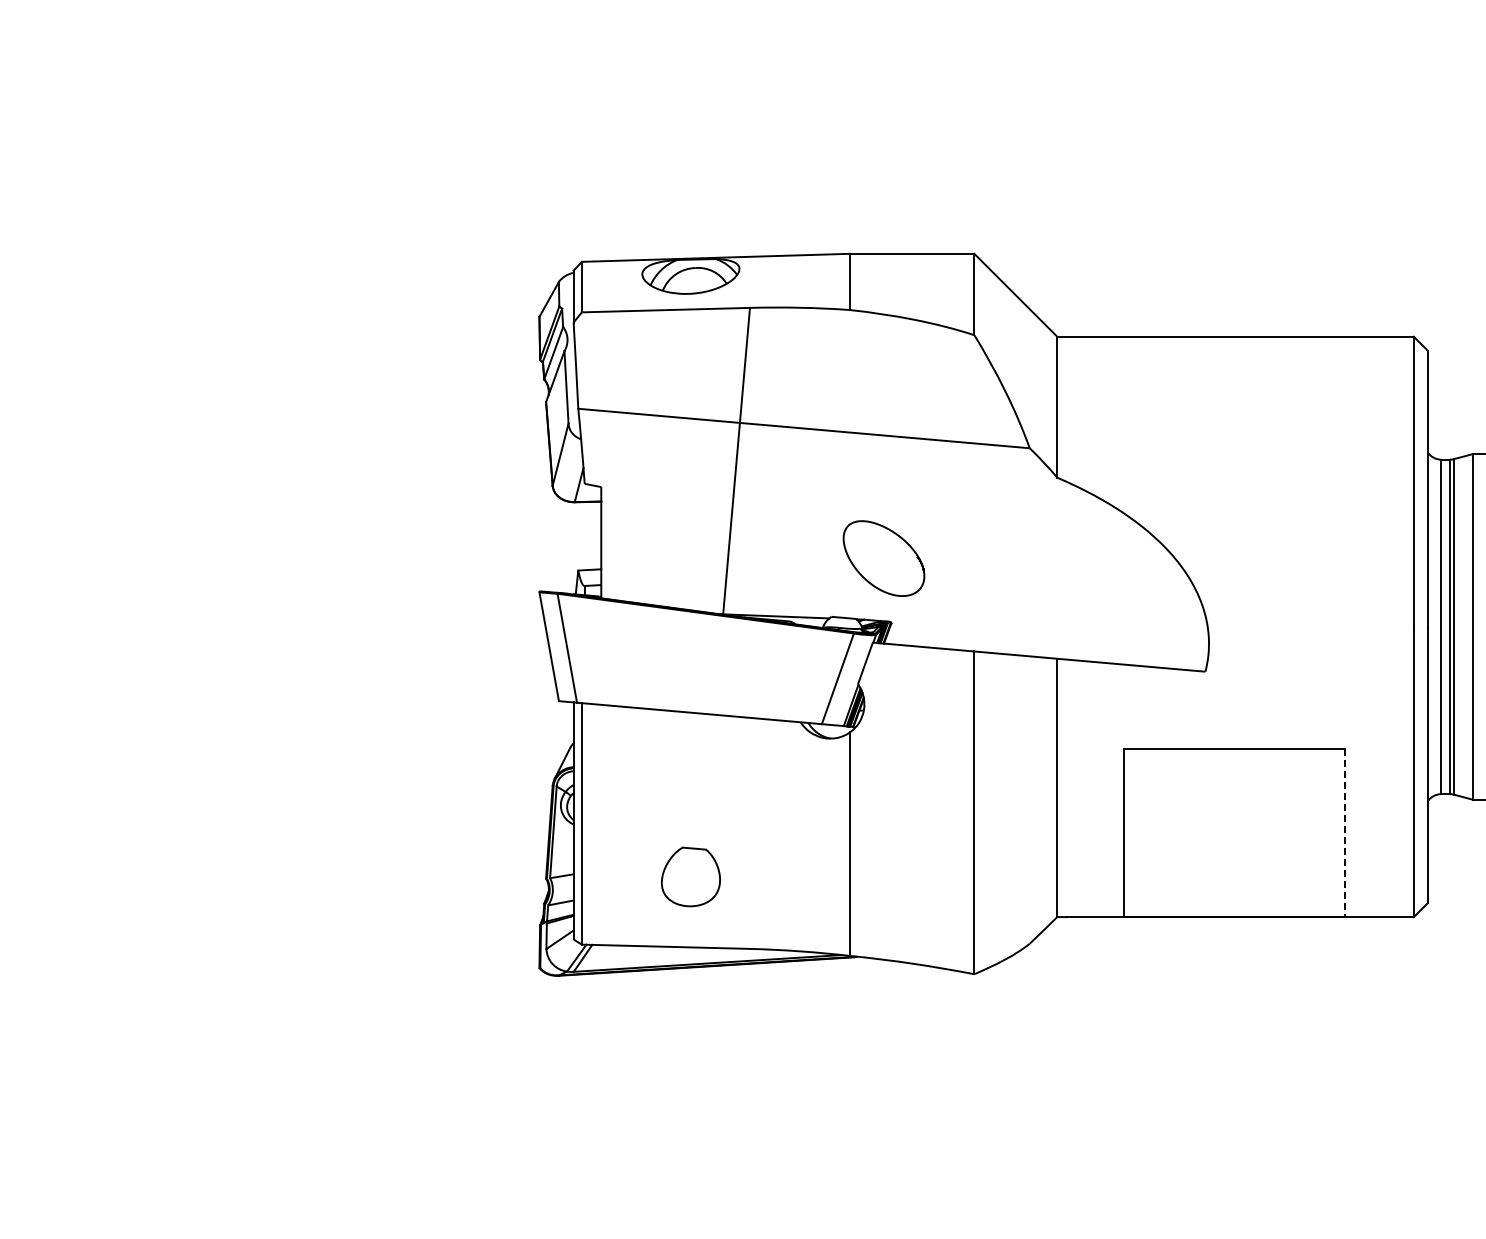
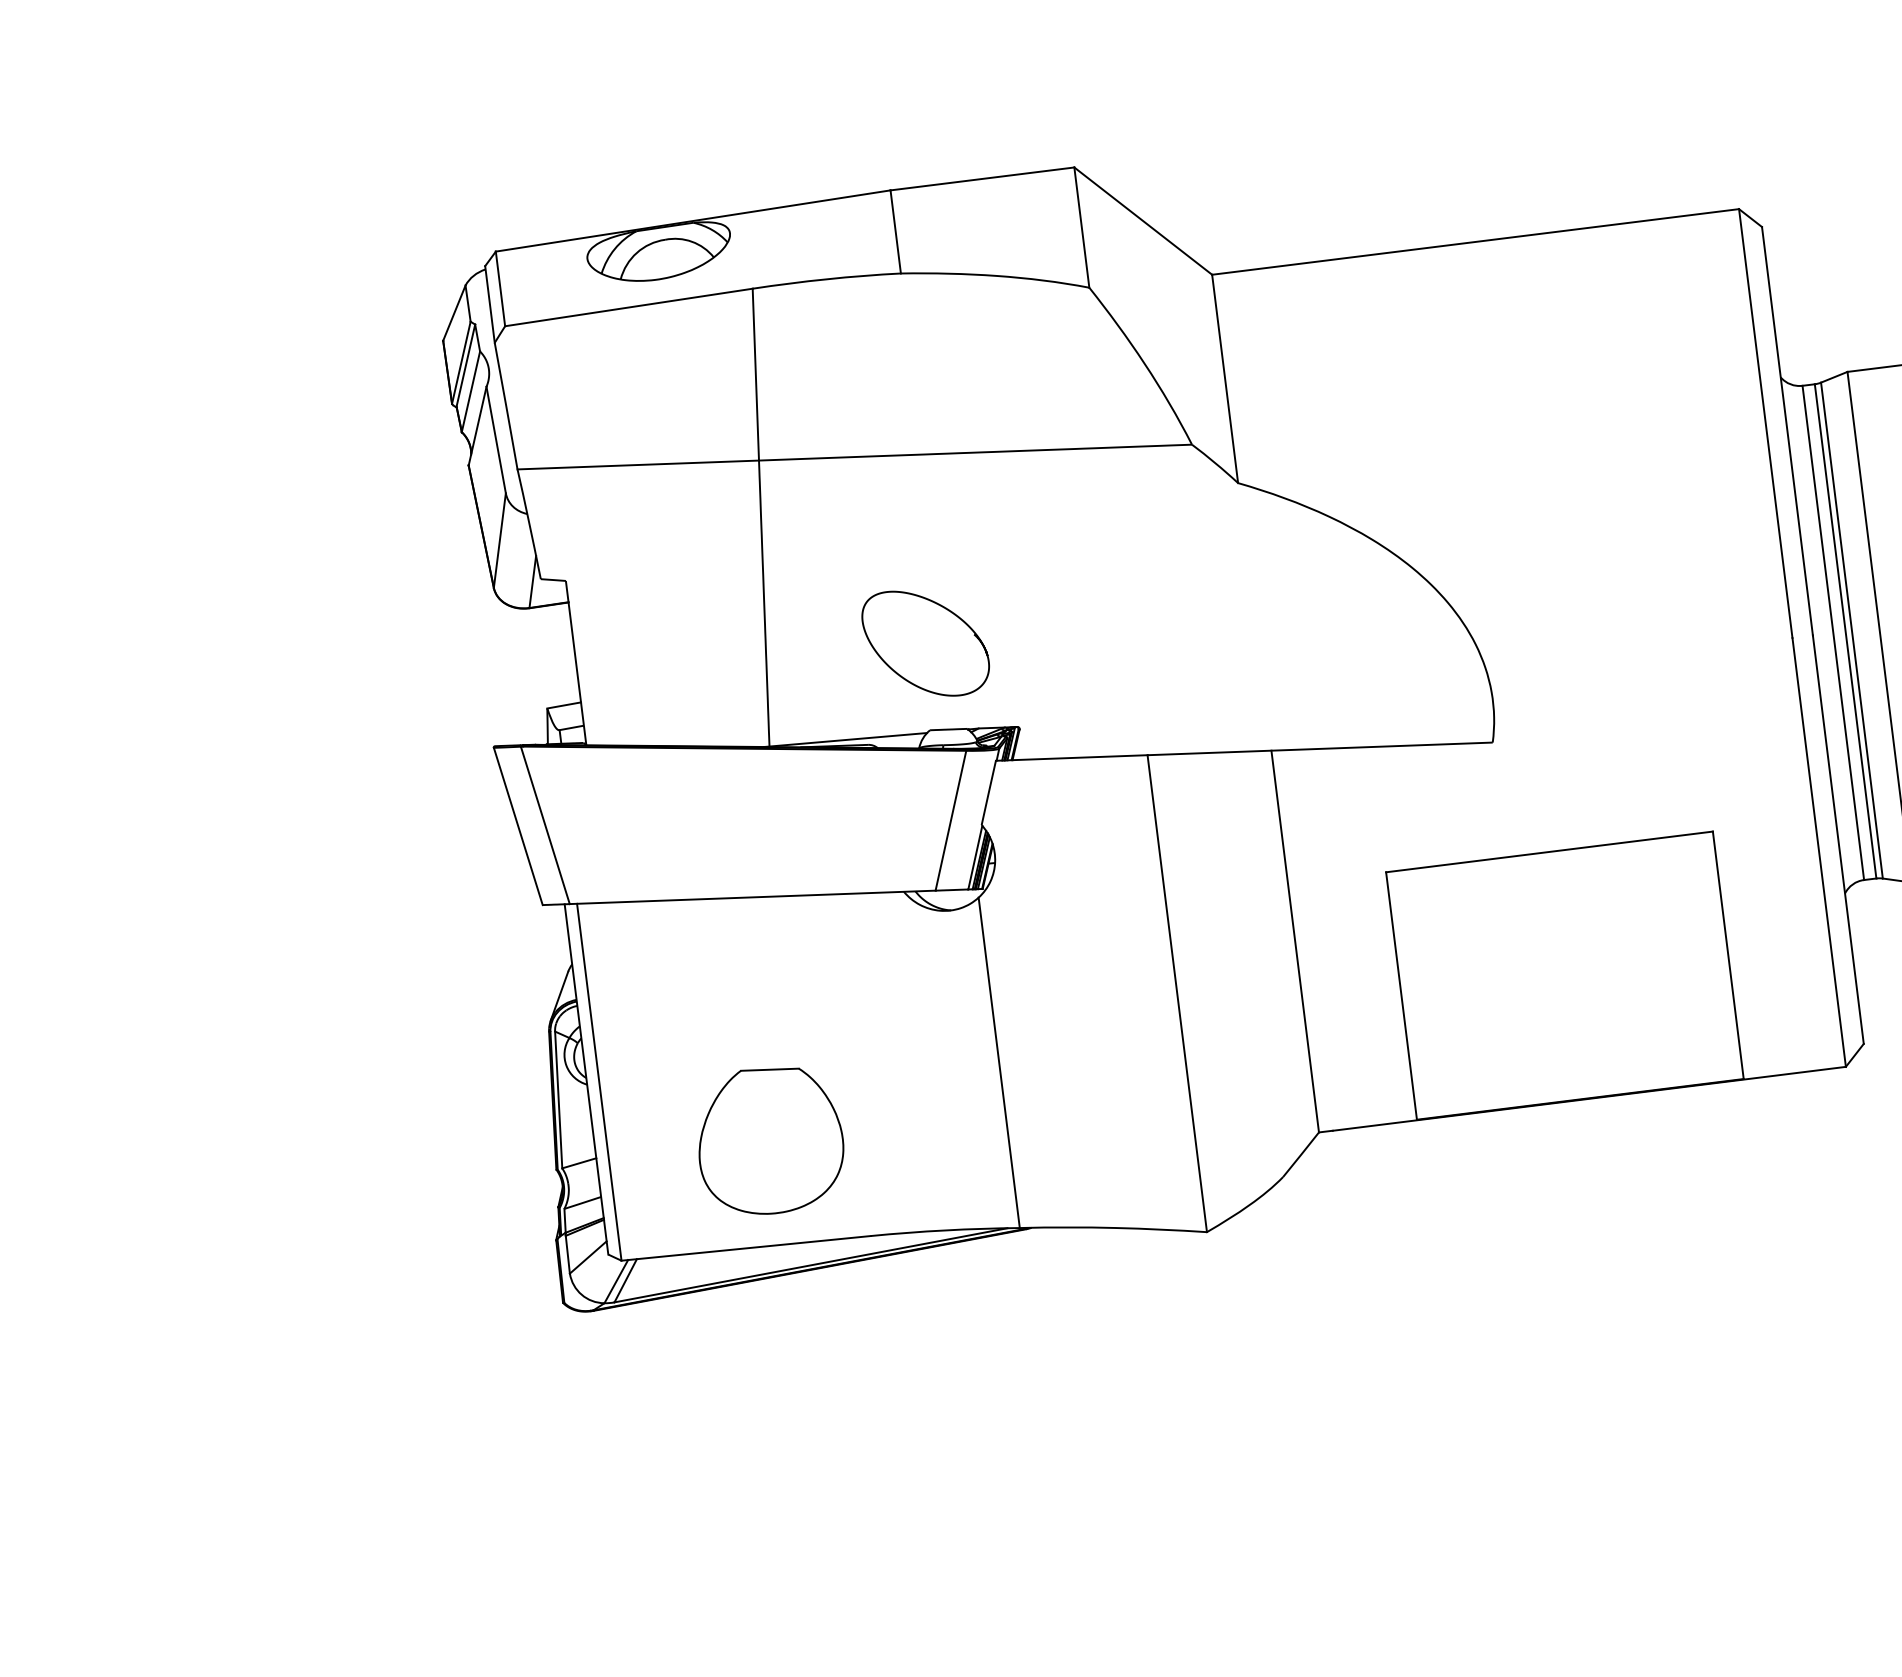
curve: (897, 536) -> (941, 608), moved
line: (1344, 833) -> (1728, 956), dashed -> solid
part: (690, 876) -> (769, 1139), size x1.67

